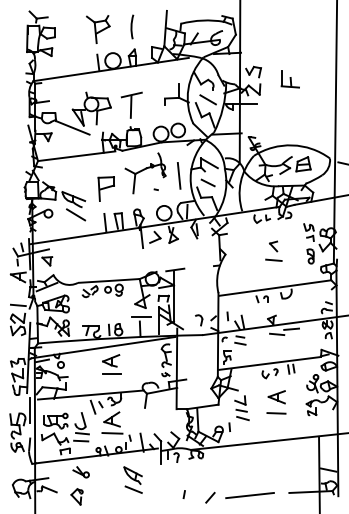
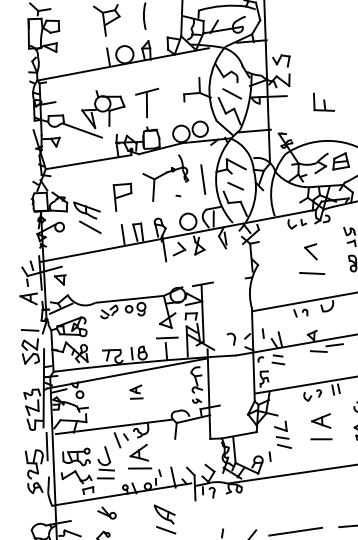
part: (289, 79) -> (323, 102), moved
part: (273, 250) -> (311, 258), size x1.4
part: (111, 364) -> (136, 392), size x0.6

